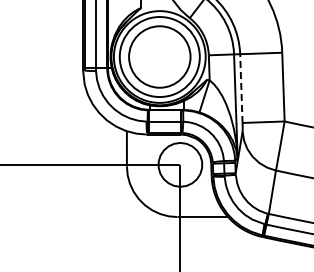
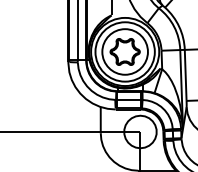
part: (159, 56) -> (124, 51), added
line: (241, 88) -> (185, 75), dashed -> solid

